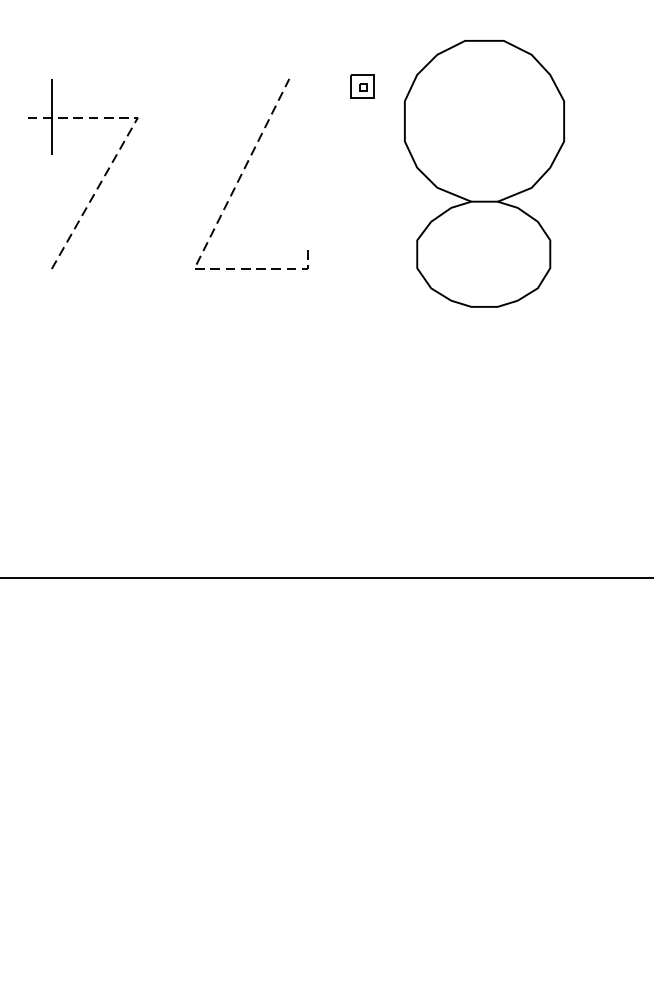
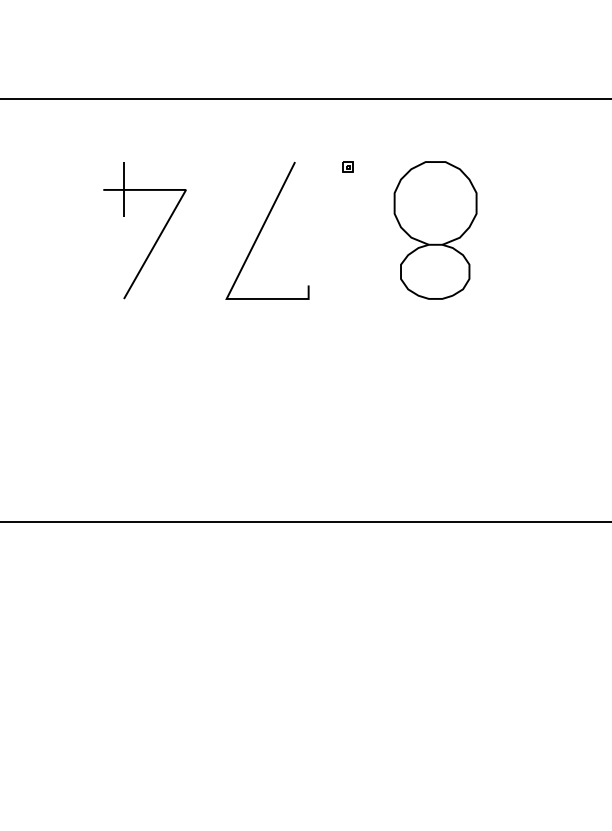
part: (362, 85) -> (347, 166), size x0.62
line: (123, 143) -> (175, 208), dashed -> solid
part: (484, 173) -> (435, 230), size x0.71
line: (212, 234) -> (239, 274), dashed -> solid

